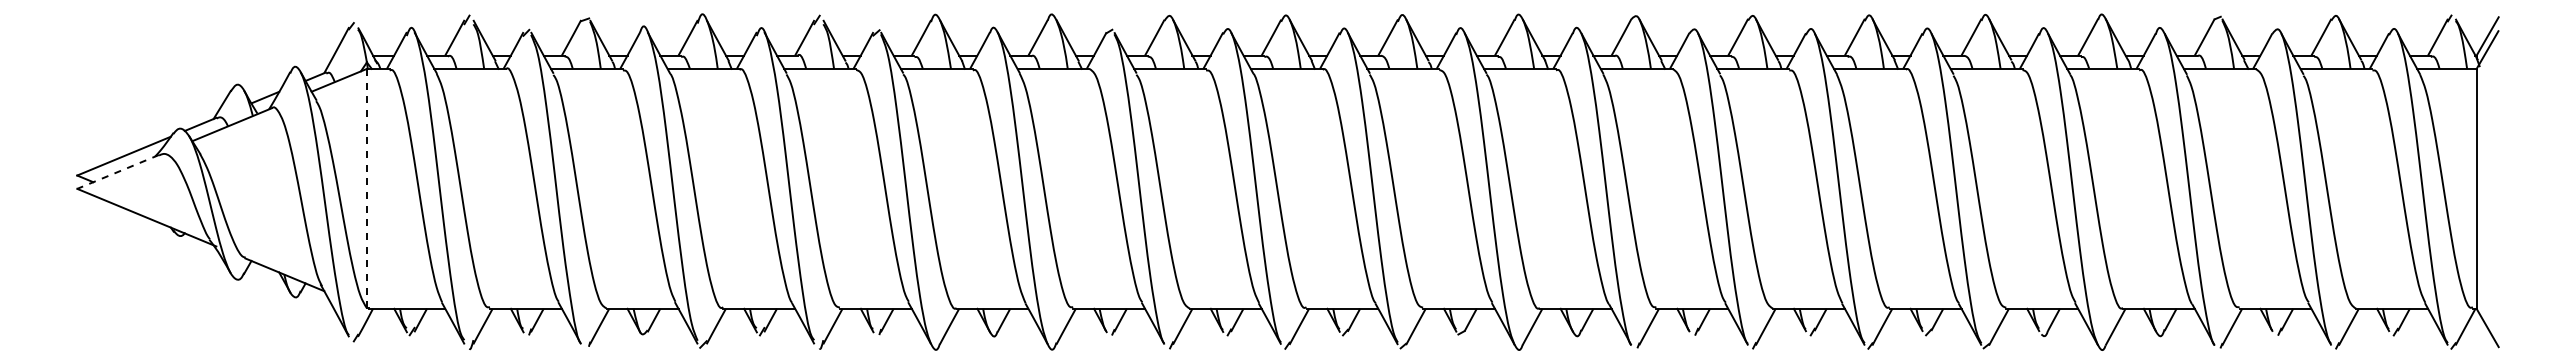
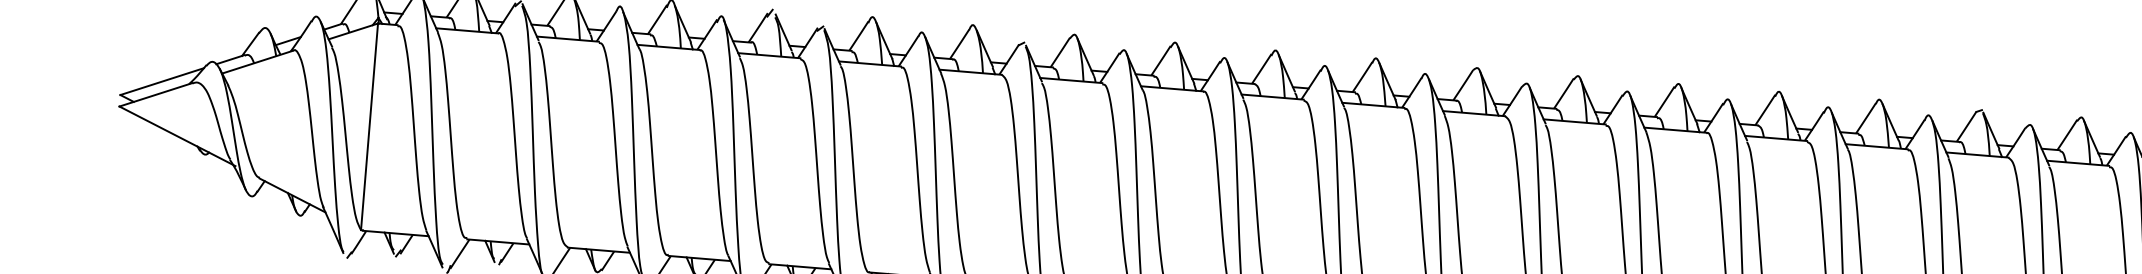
line: (117, 172) -> (155, 95), dashed -> solid
line: (366, 188) -> (369, 126), dashed -> solid

